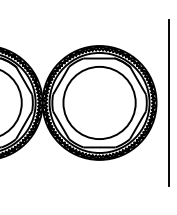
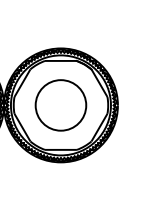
circle: (99, 102) -> (60, 104), size x0.7
line: (169, 102) -> (130, 104), removed

